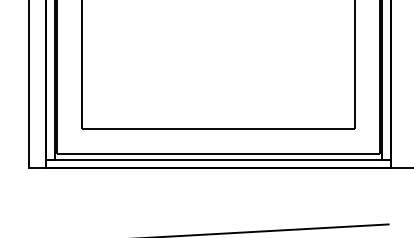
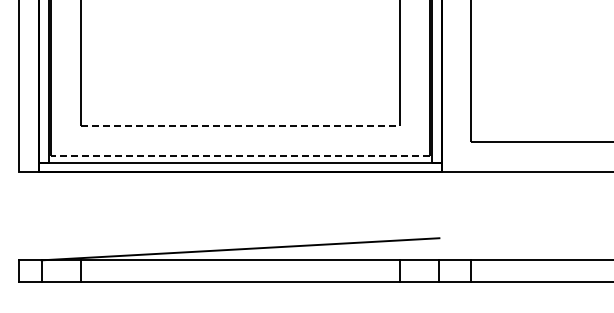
line: (218, 128) -> (240, 126), solid -> dashed
line: (217, 154) -> (239, 156), solid -> dashed

